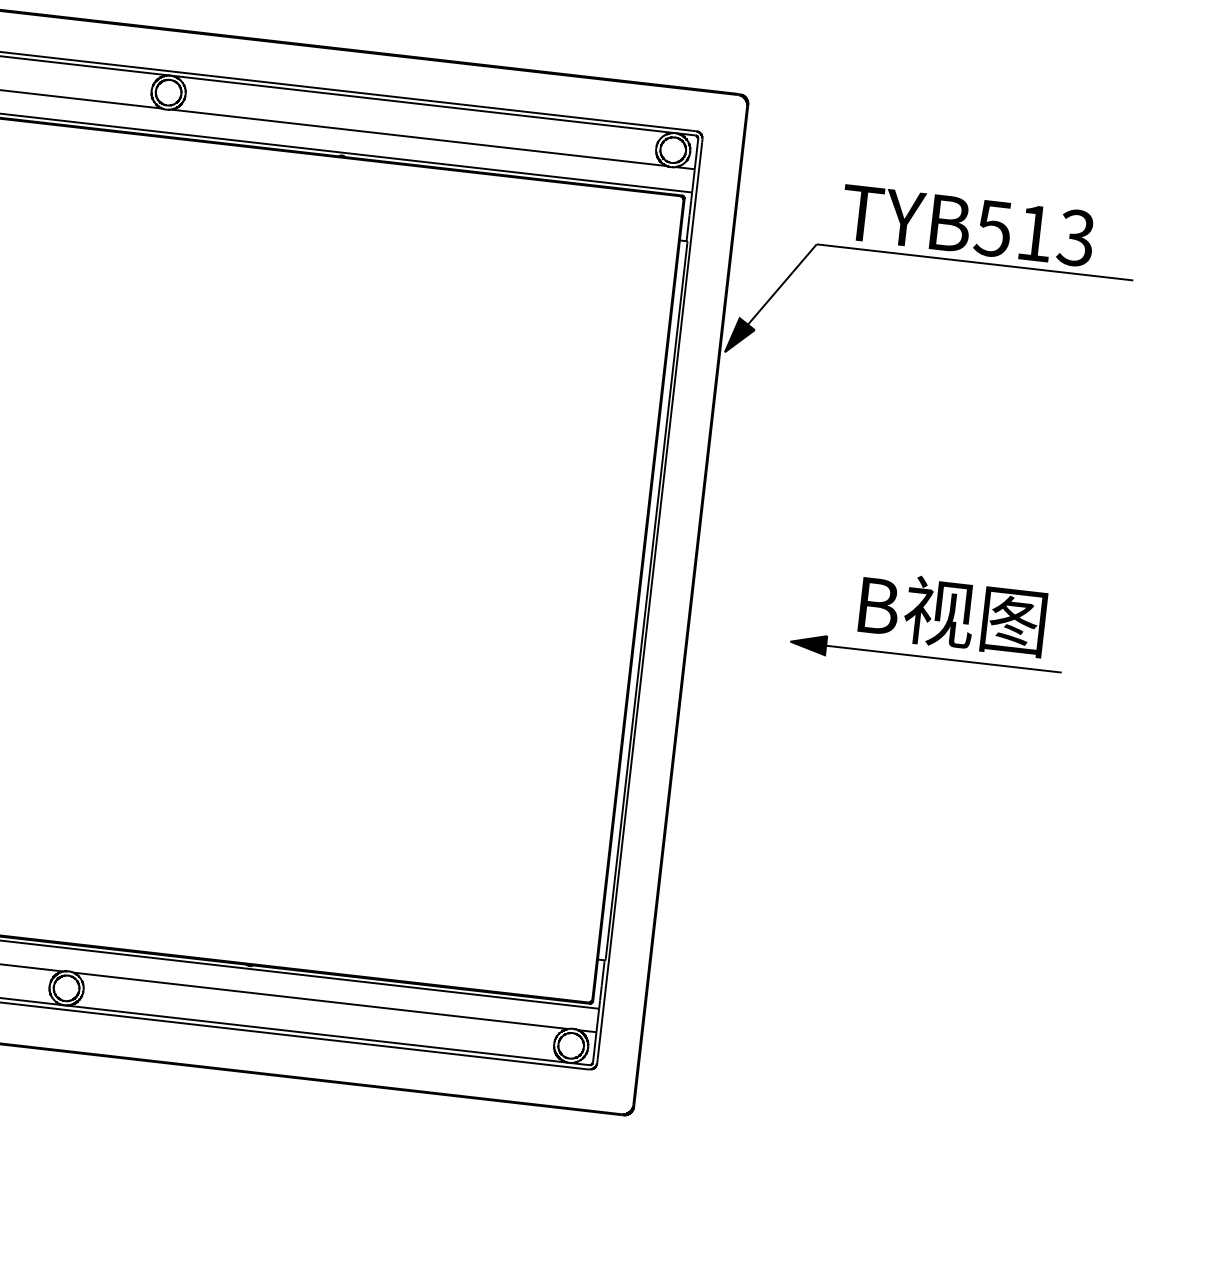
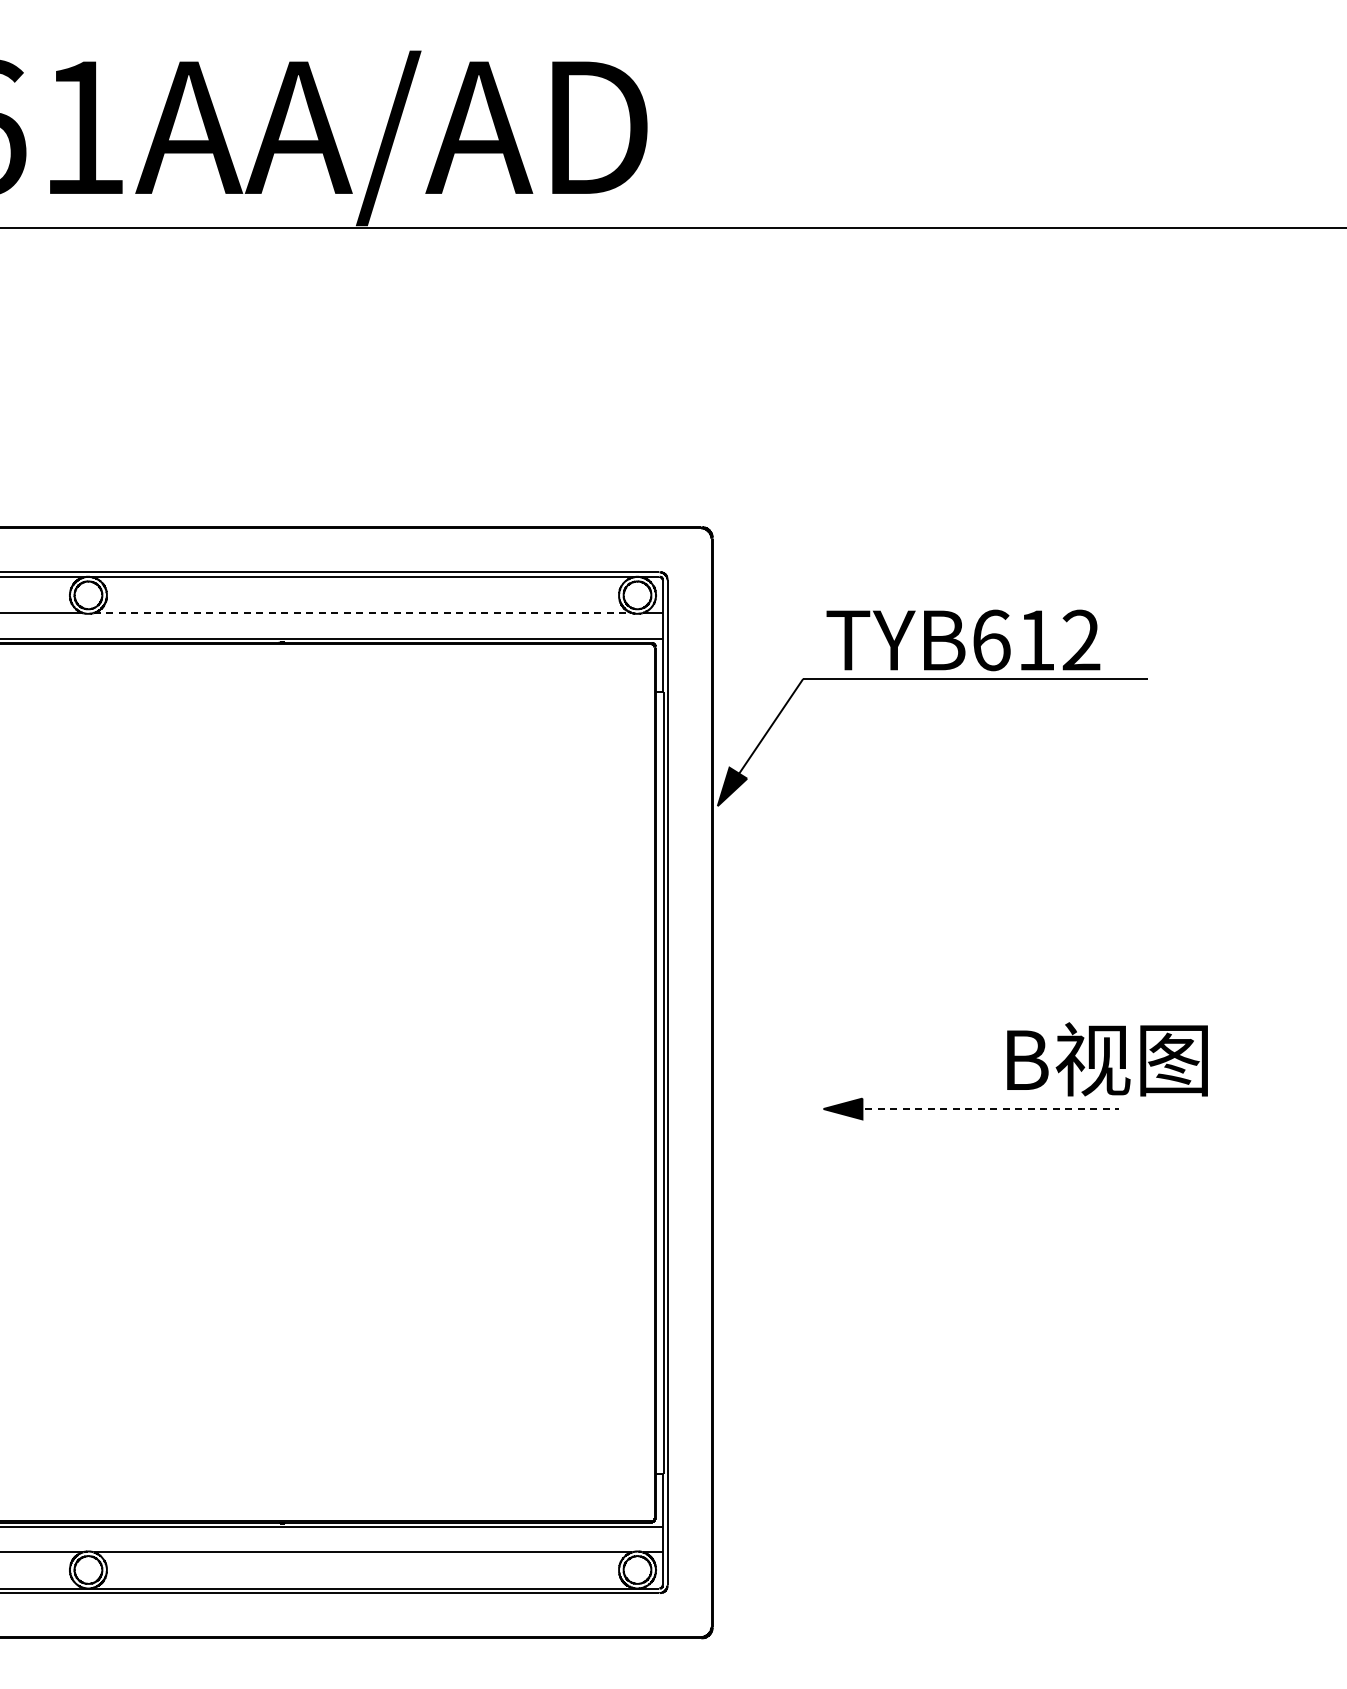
line: (419, 138) -> (363, 613), solid -> dashed
text: (1034, 233) -> (1035, 640), TYB513 -> TYB612
text: (952, 614) -> (1107, 1059), moved
line: (934, 658) -> (980, 1109), solid -> dashed

